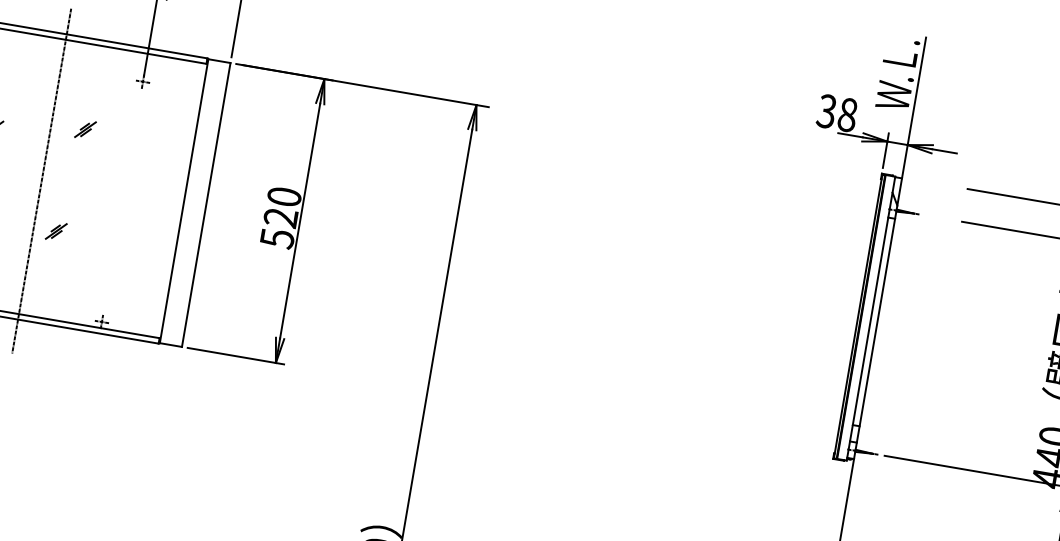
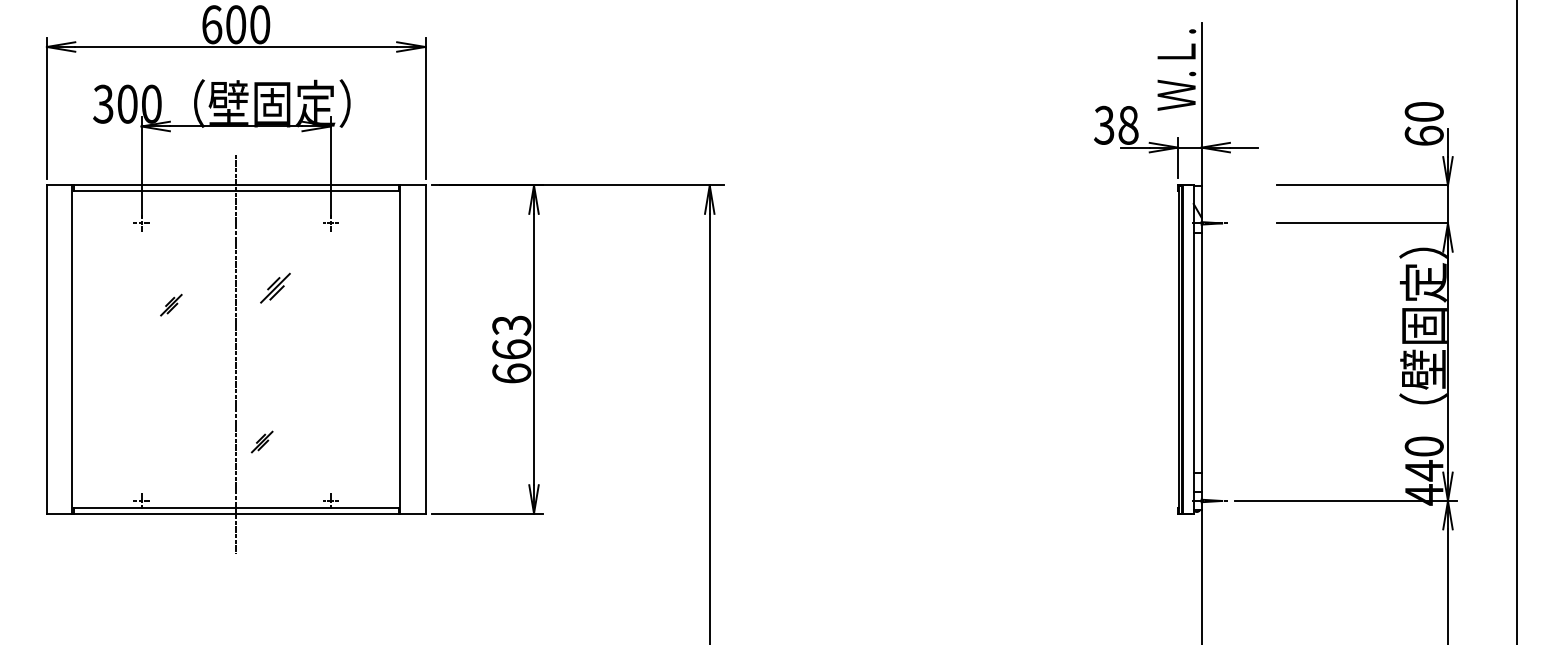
part: (85, 129) -> (275, 287), size x1.4
text: (280, 217) -> (511, 349), 520 -> 663
part: (55, 230) -> (261, 441), moved

